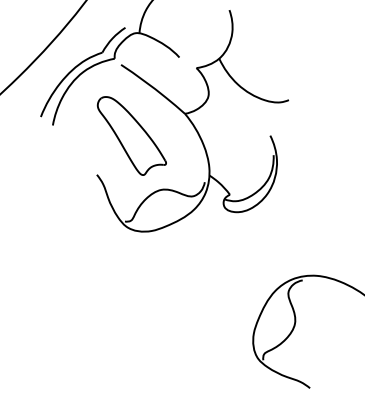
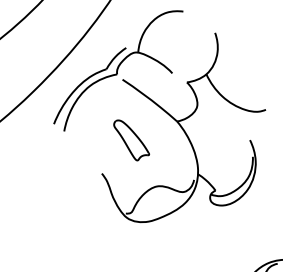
part: (131, 135) -> (131, 140), size x0.6

